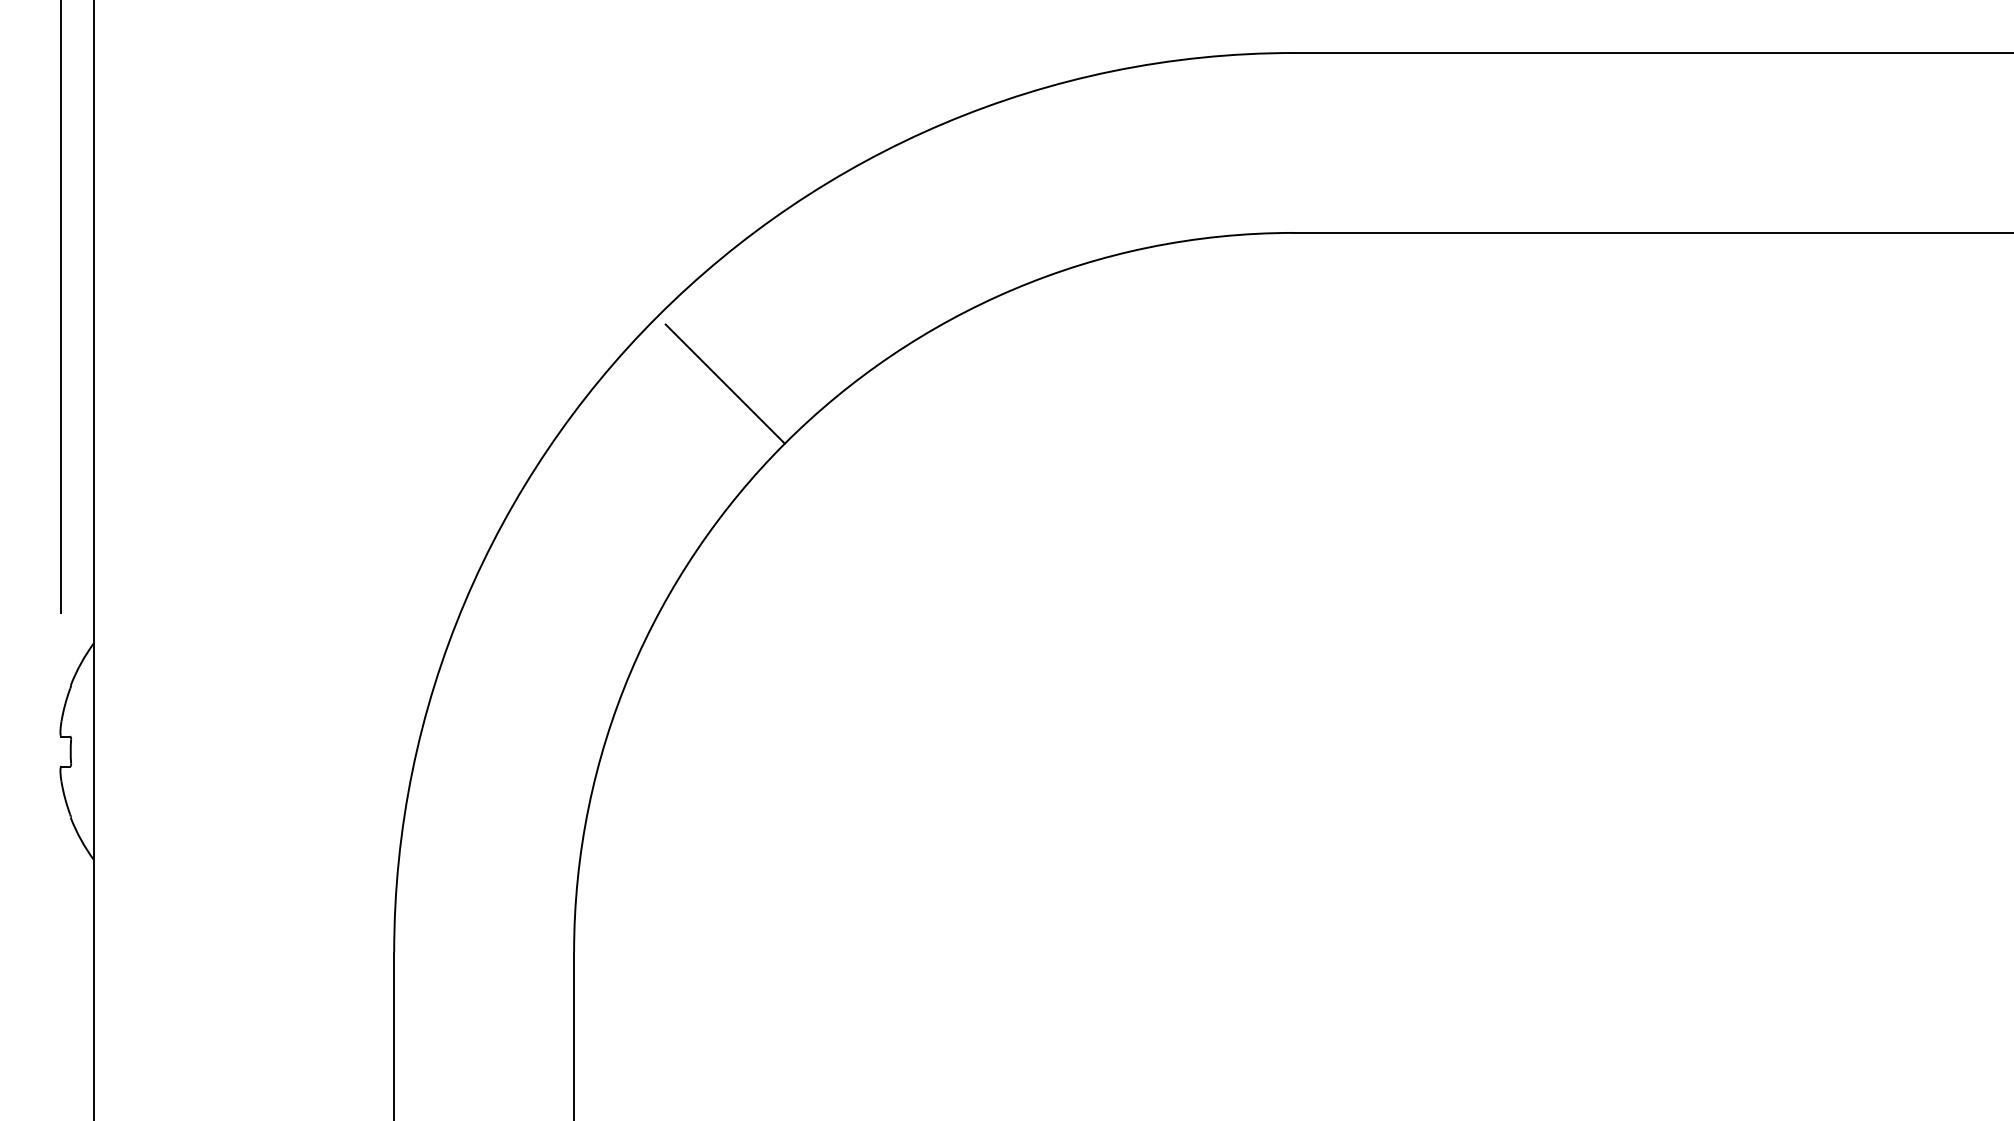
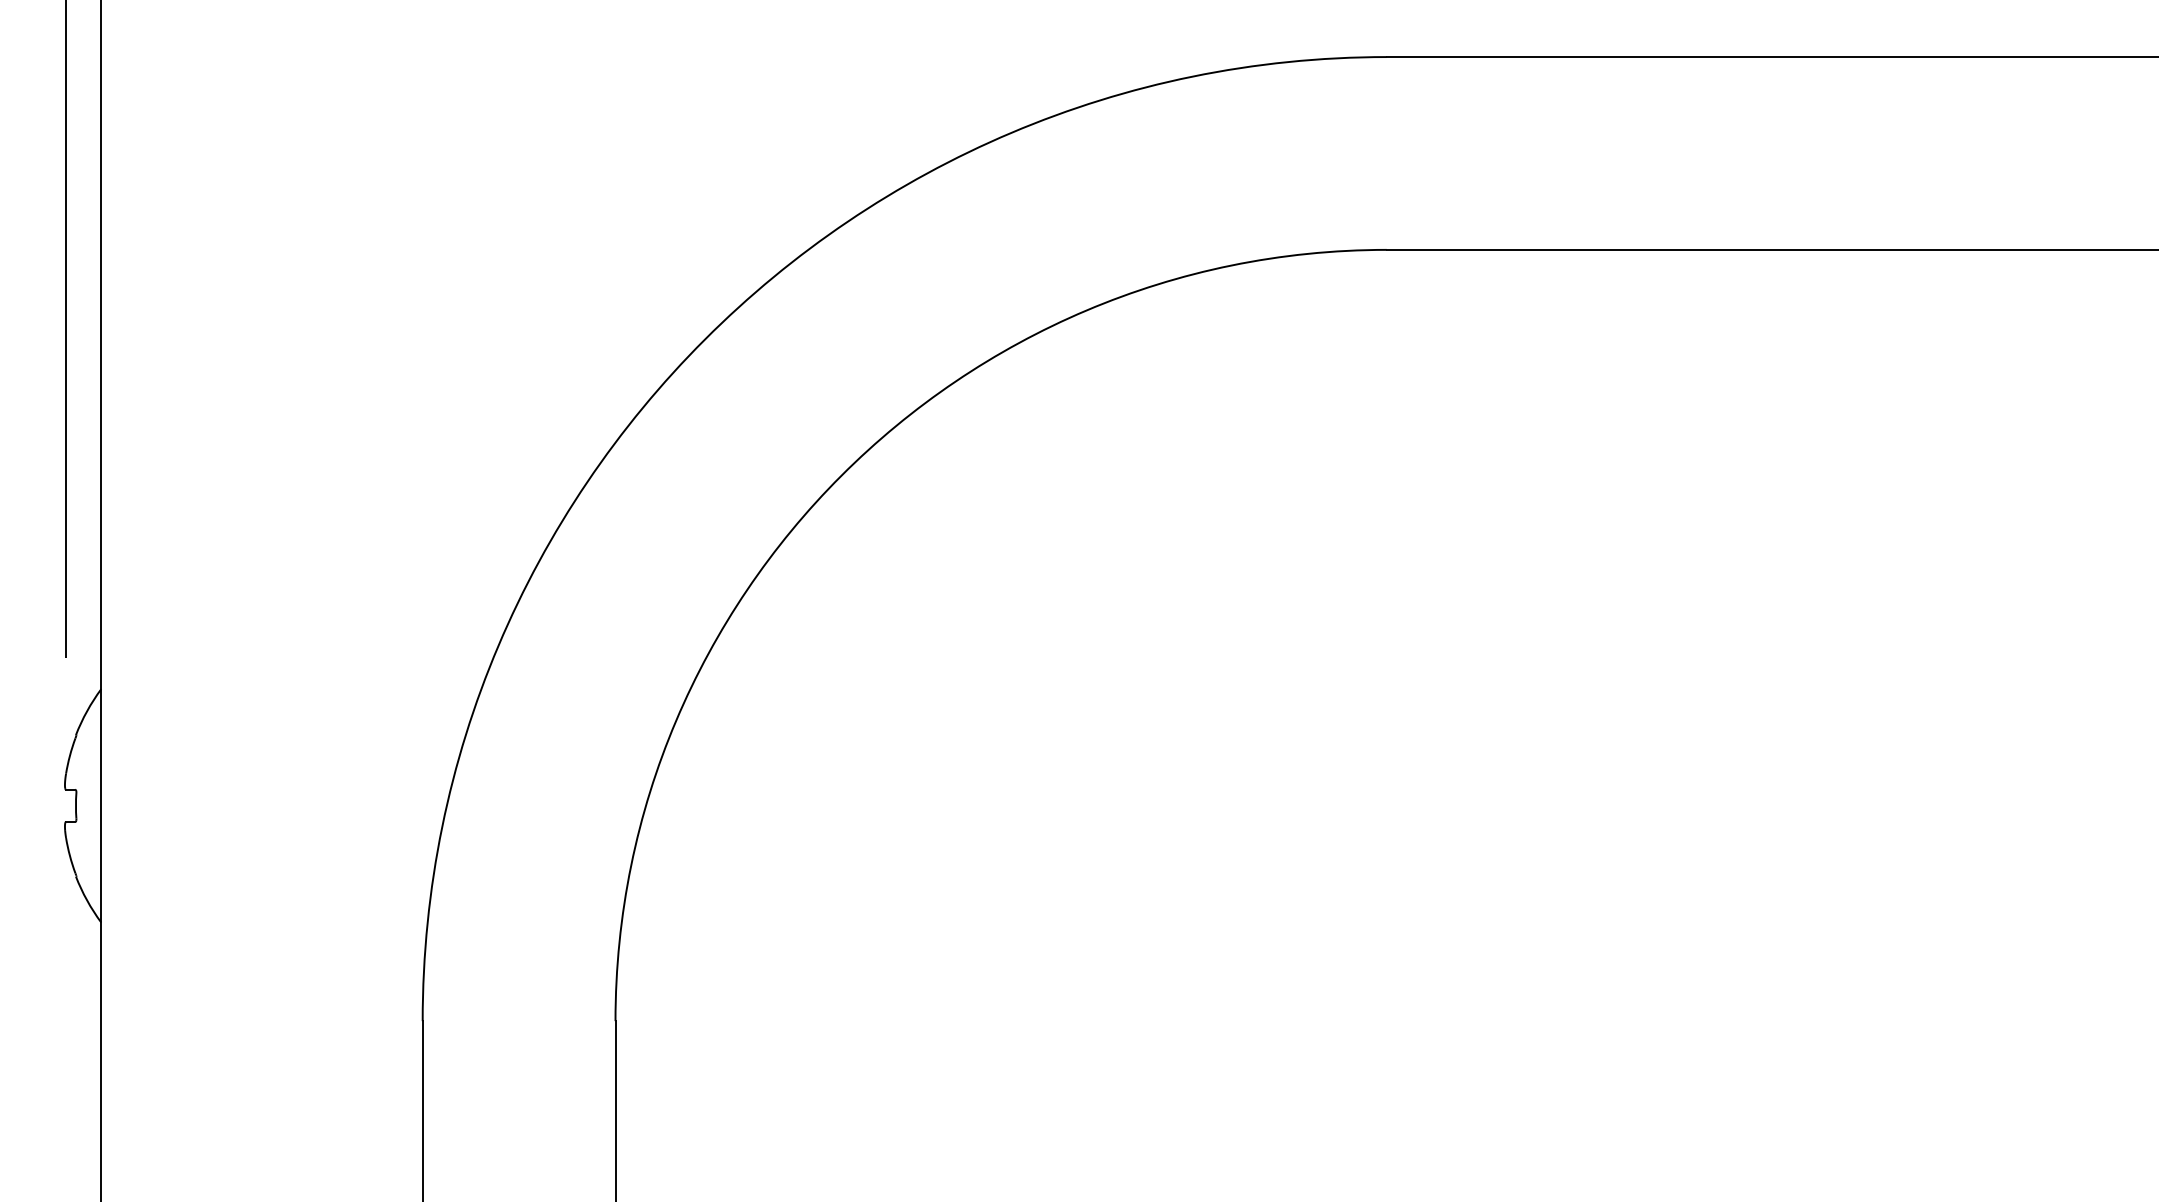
line: (725, 383) -> (777, 411), removed

